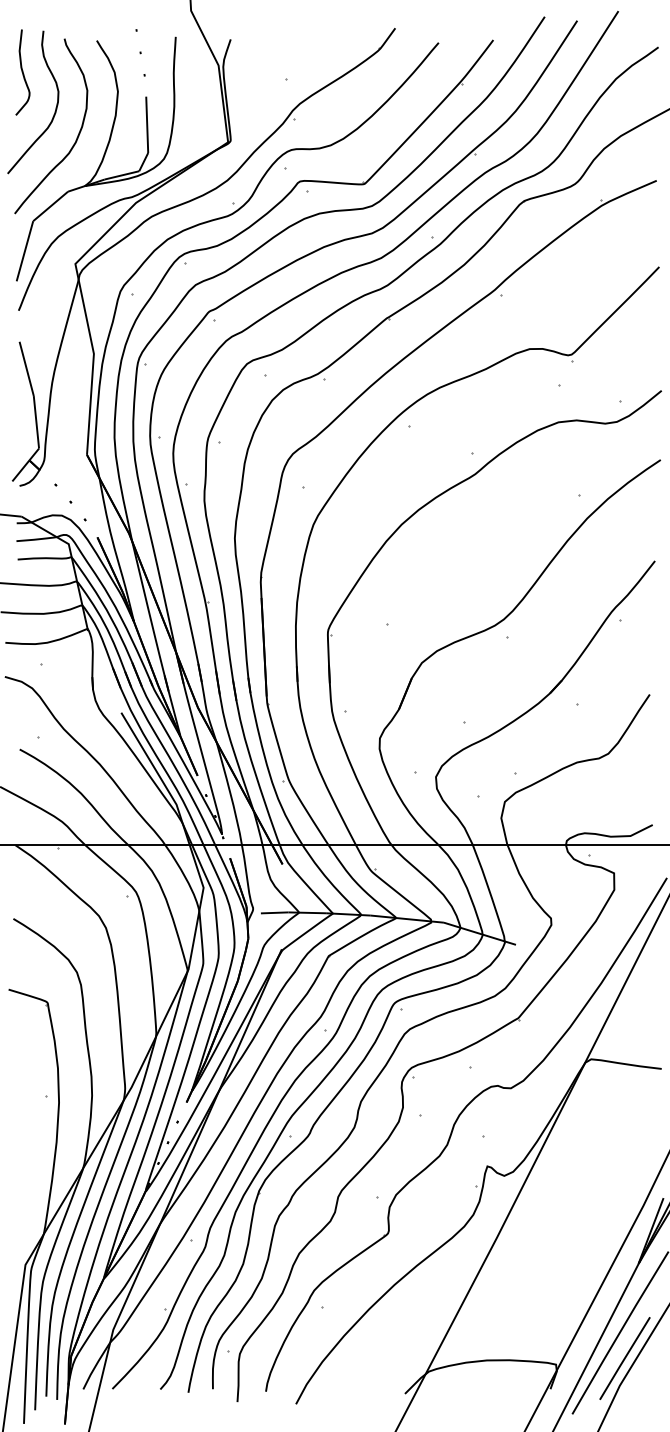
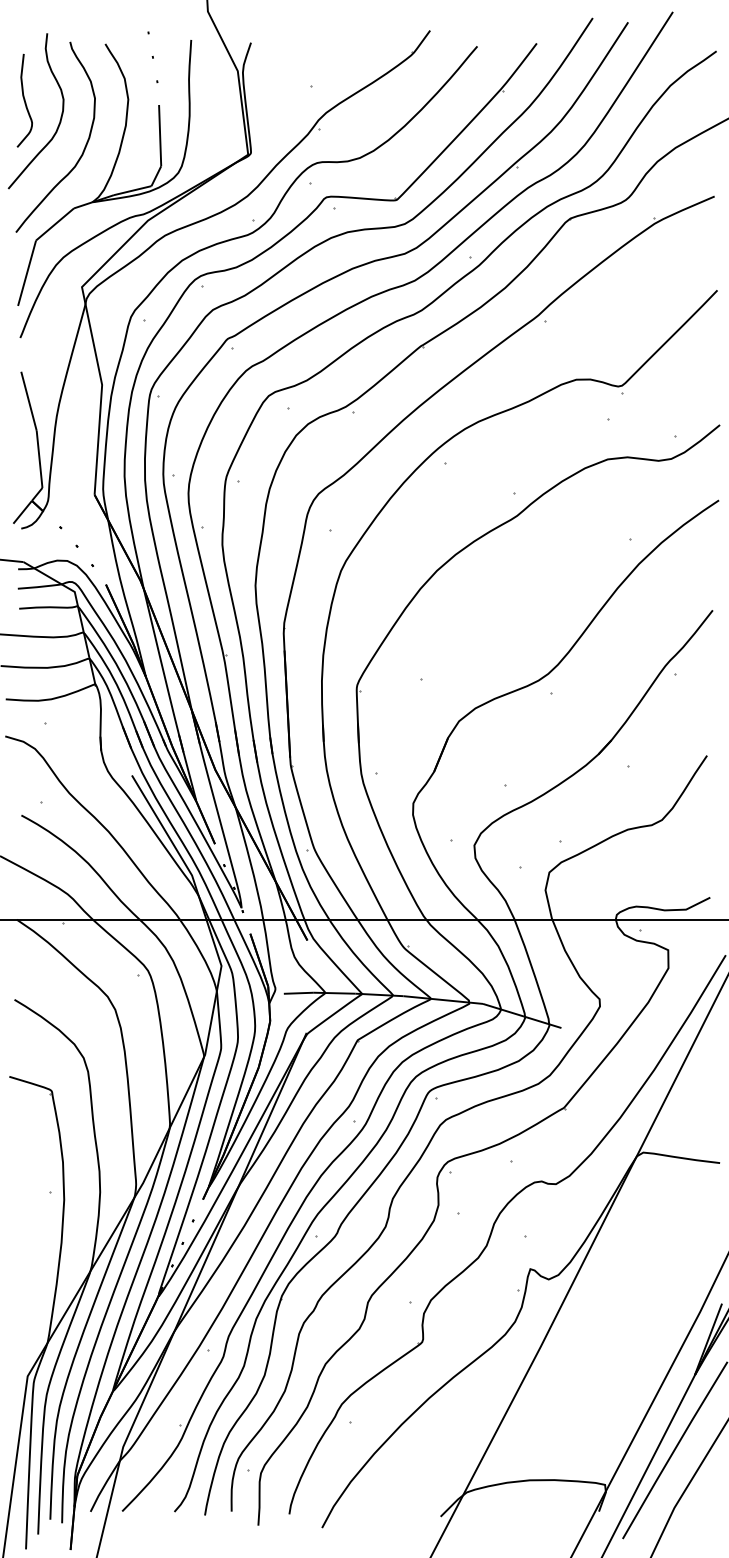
curve: (22, 72) -> (24, 100), moved
line: (624, 1358) -> (679, 1478), removed

